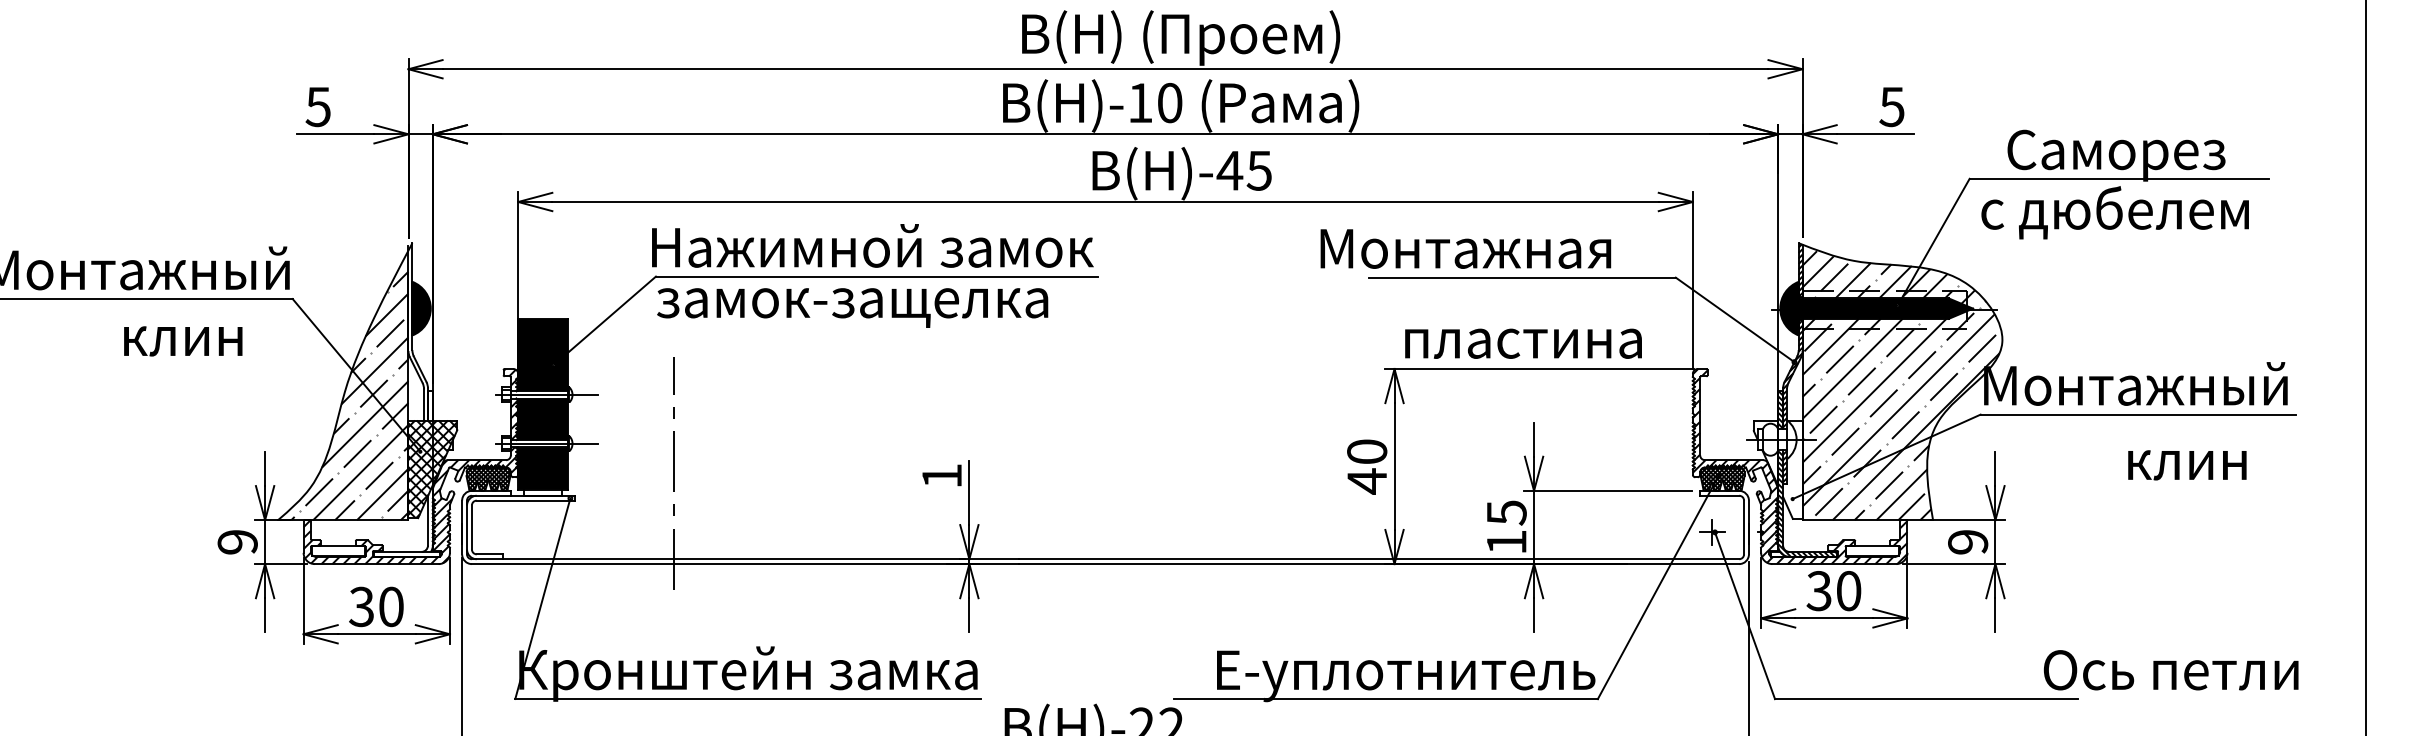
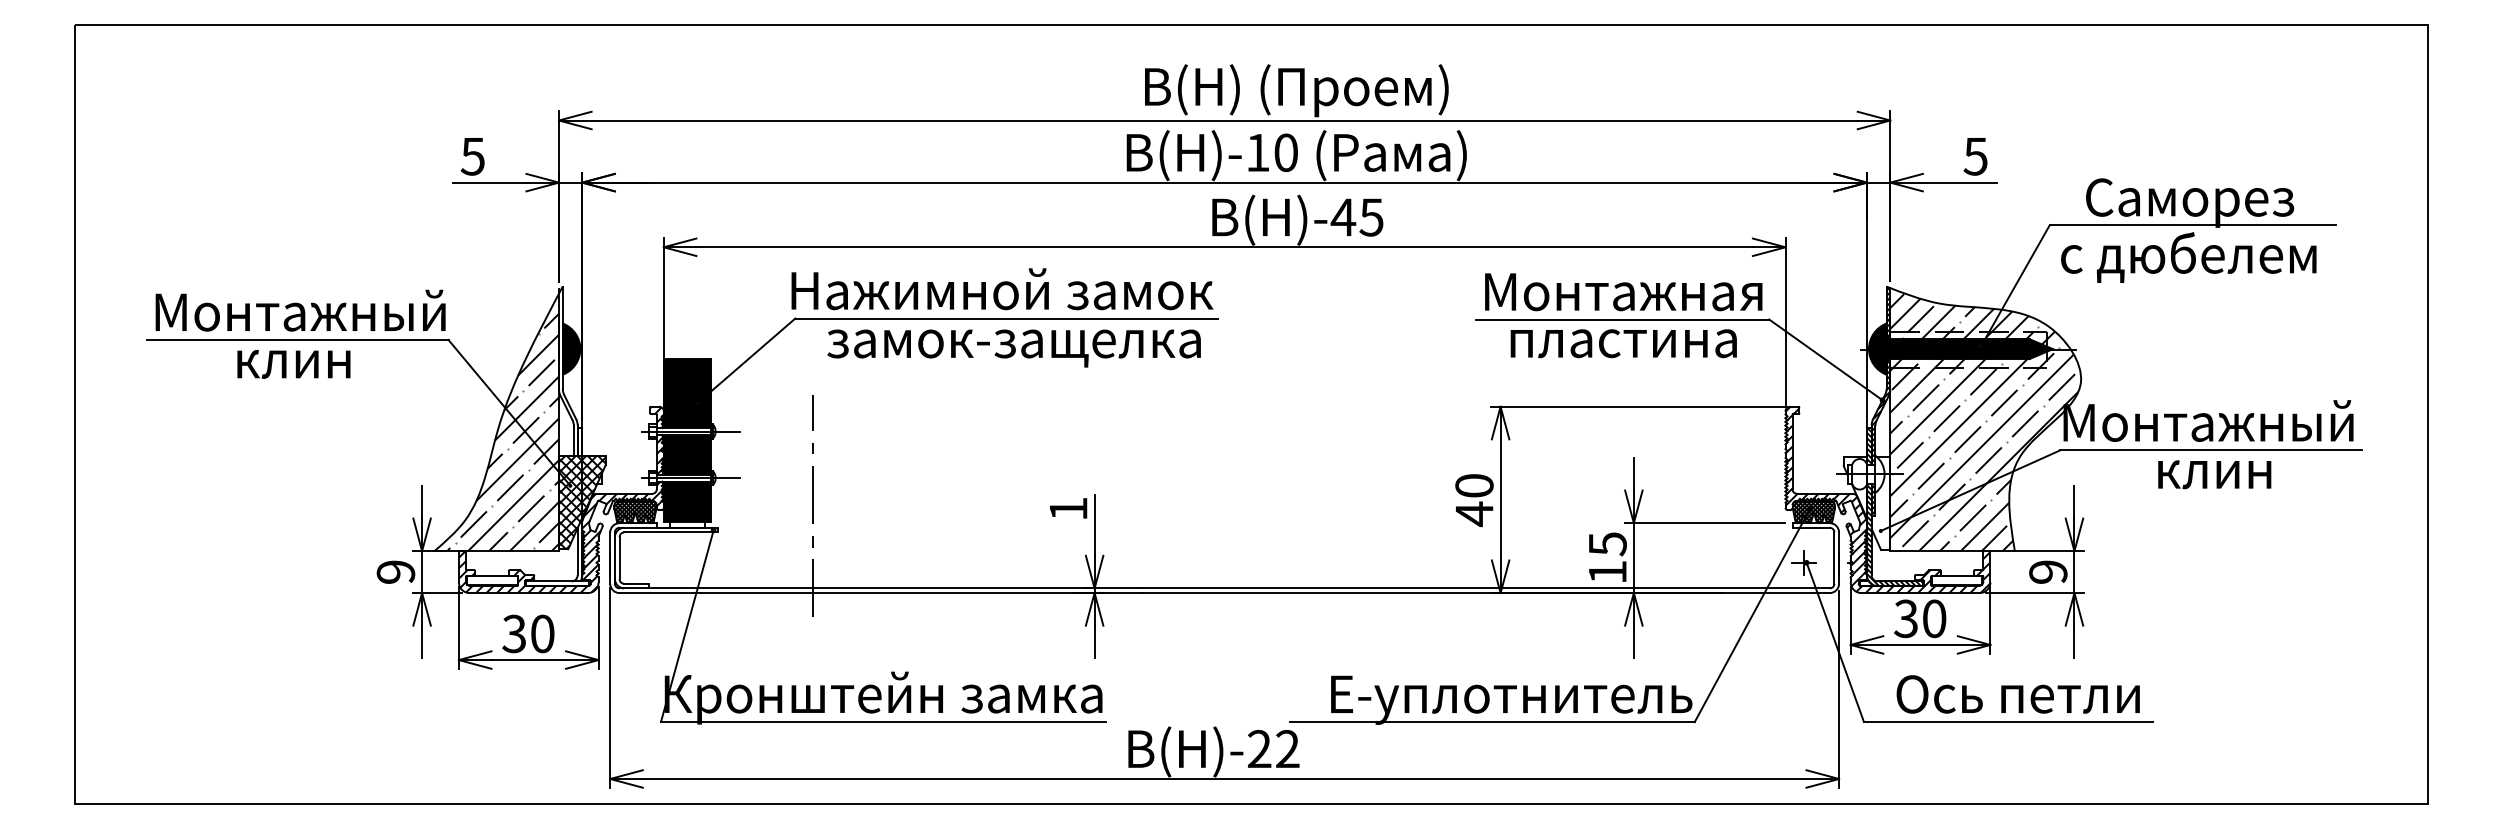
text: (1465, 249) -> (1623, 292), moved
text: (851, 307) -> (1013, 348), moved
text: (182, 341) -> (293, 364), moved
text: (1523, 343) -> (1623, 343), moved
text: (2187, 465) -> (2214, 474), moved
text: (2170, 670) -> (2017, 694), moved

